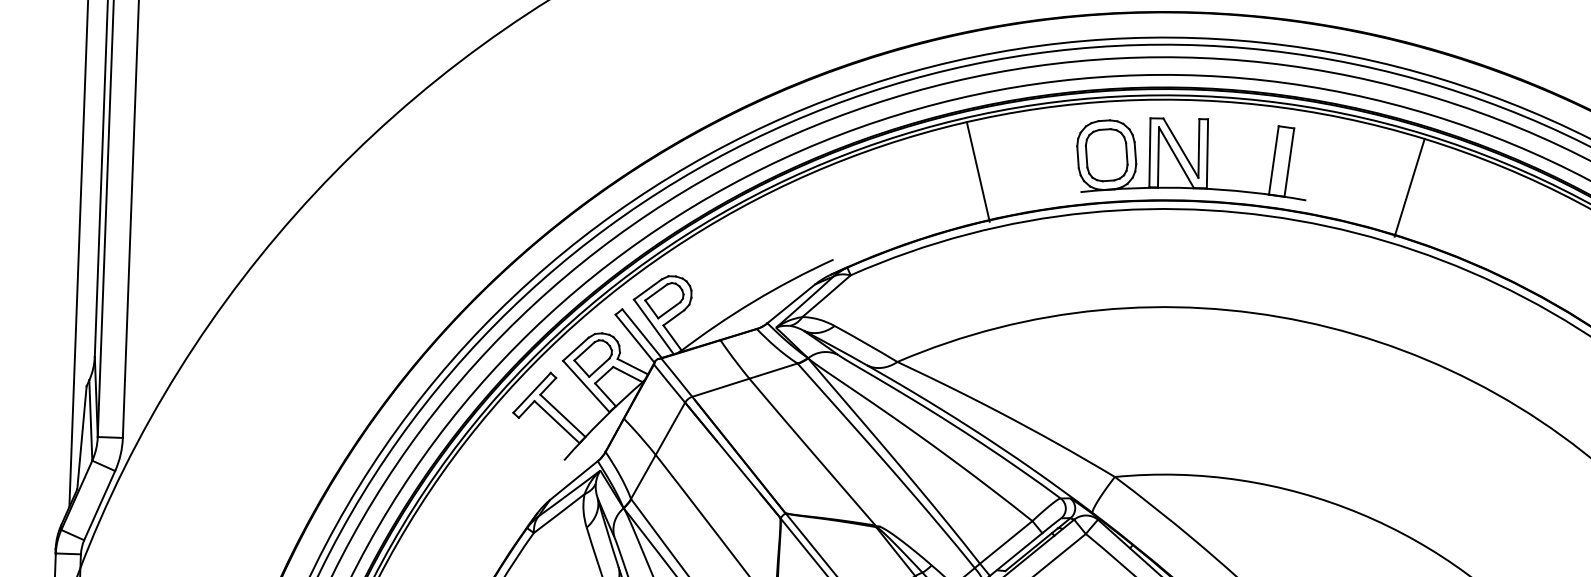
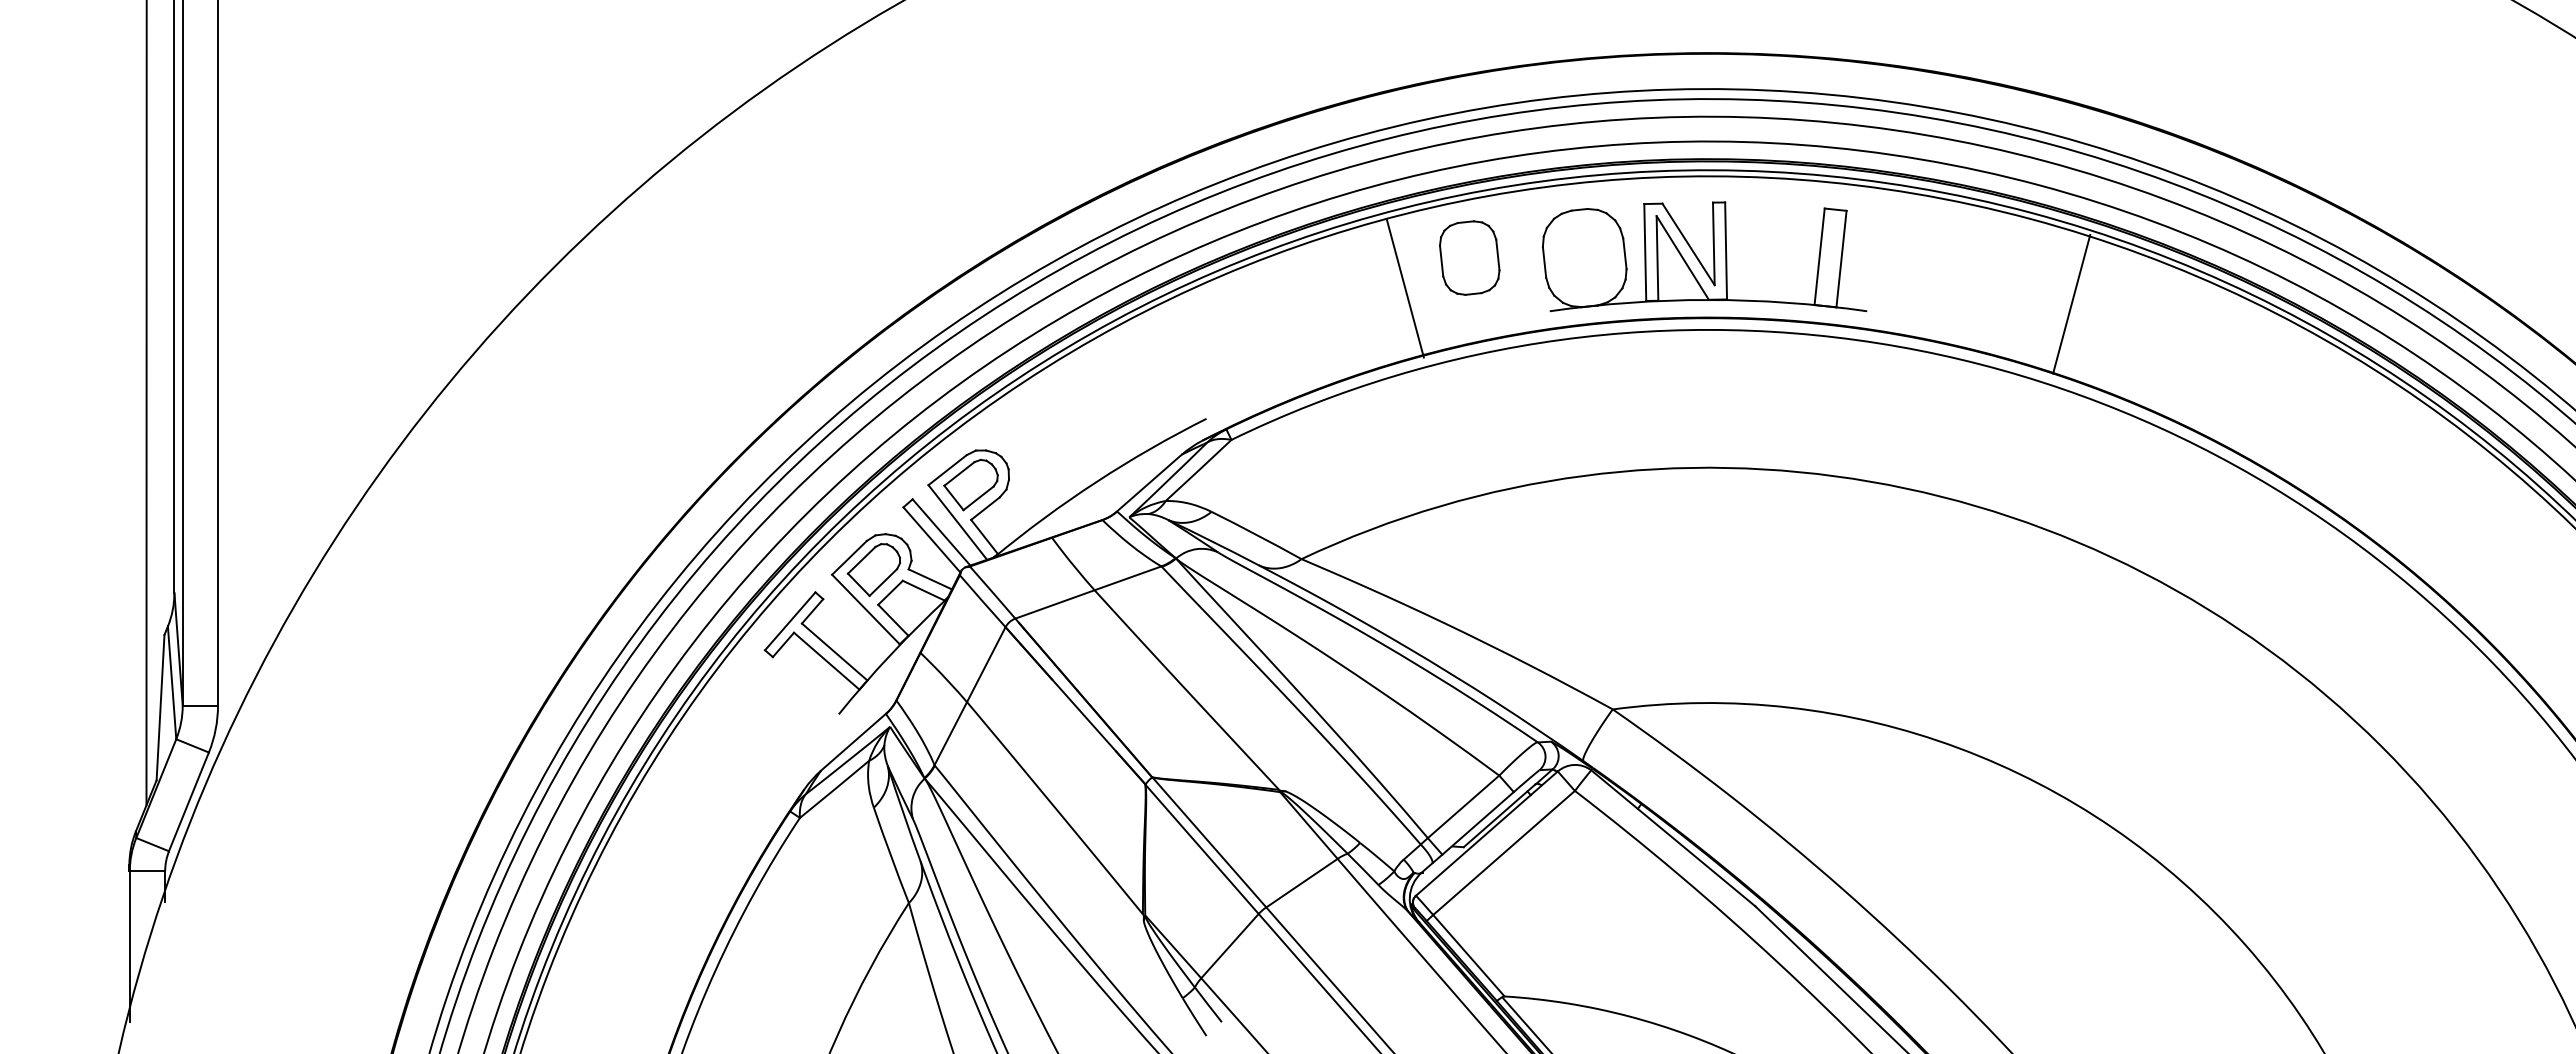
part: (1106, 154) -> (1469, 257), moved
line: (1409, 187) -> (2071, 303), moved

